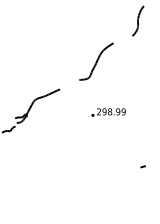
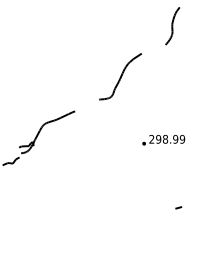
text: (108, 112) -> (163, 140), moved

